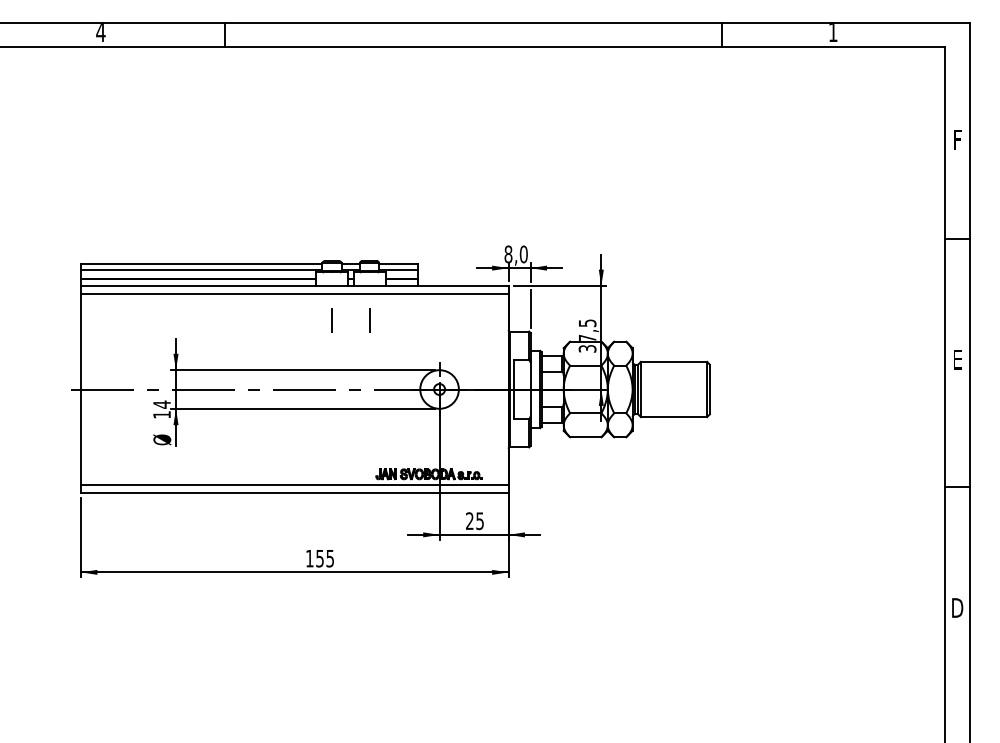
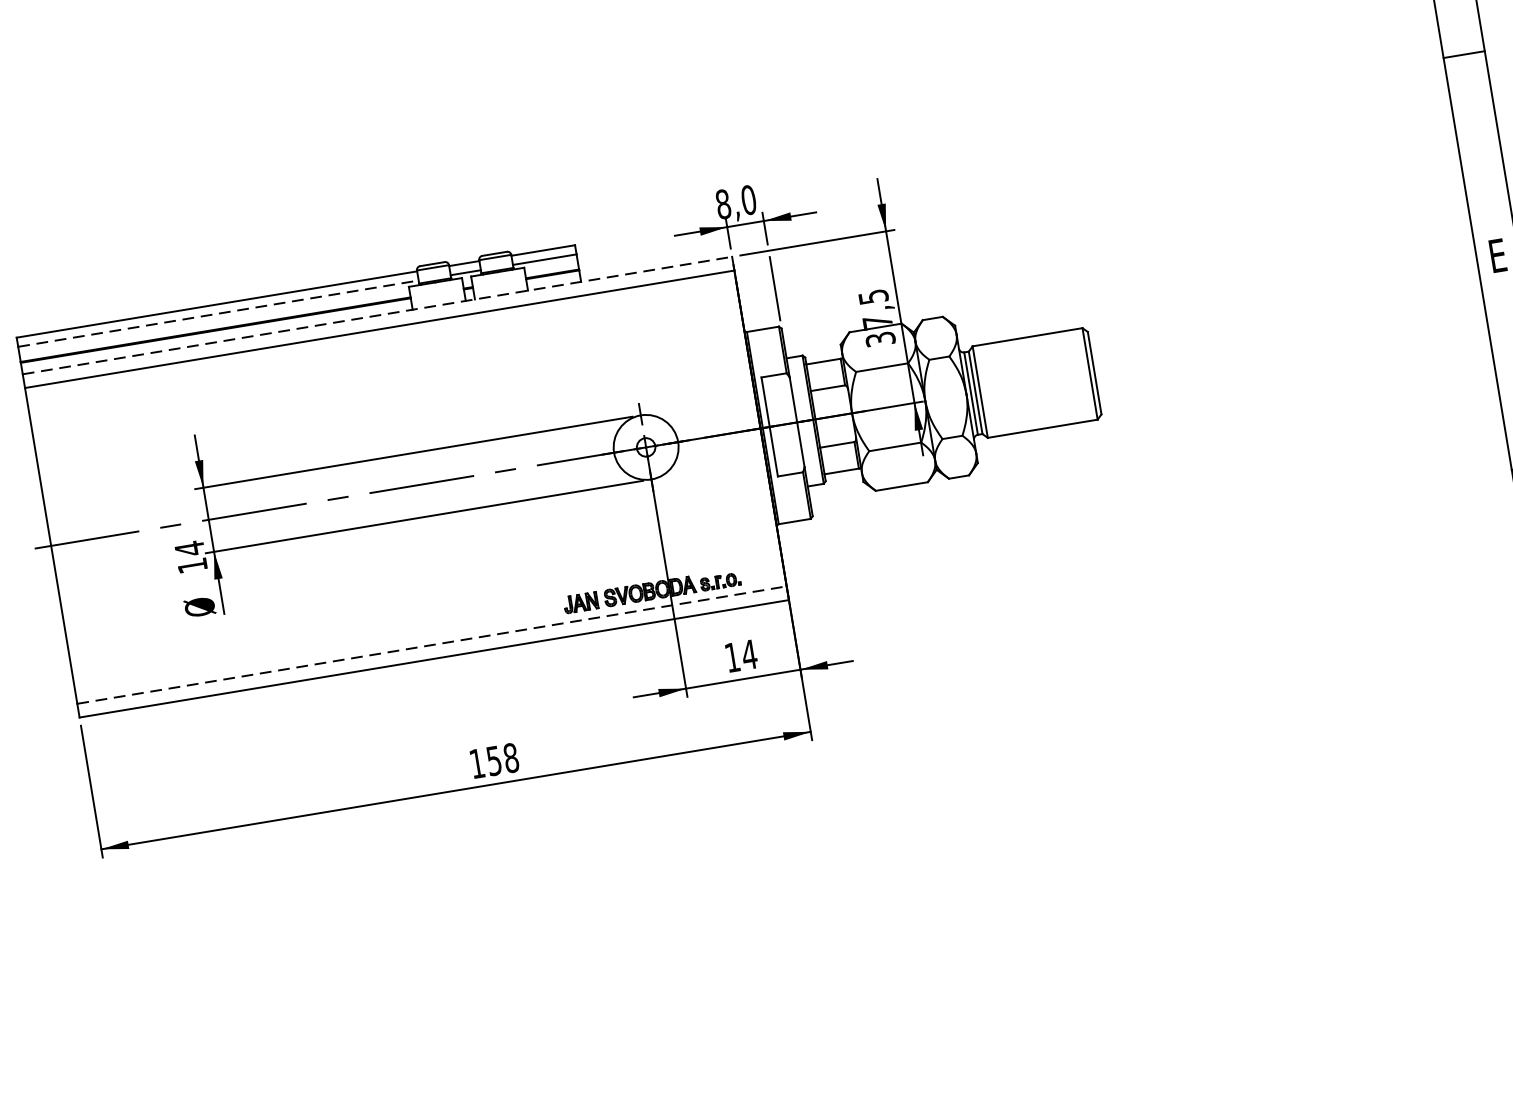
line: (201, 269) -> (218, 313), solid -> dashed
line: (294, 286) -> (377, 316), solid -> dashed
line: (332, 320) -> (449, 362), removed
line: (369, 320) -> (510, 352), removed
line: (294, 484) -> (431, 644), solid -> dashed
text: (475, 521) -> (741, 656), 25 -> 14
text: (330, 558) -> (511, 757), 155 -> 158

